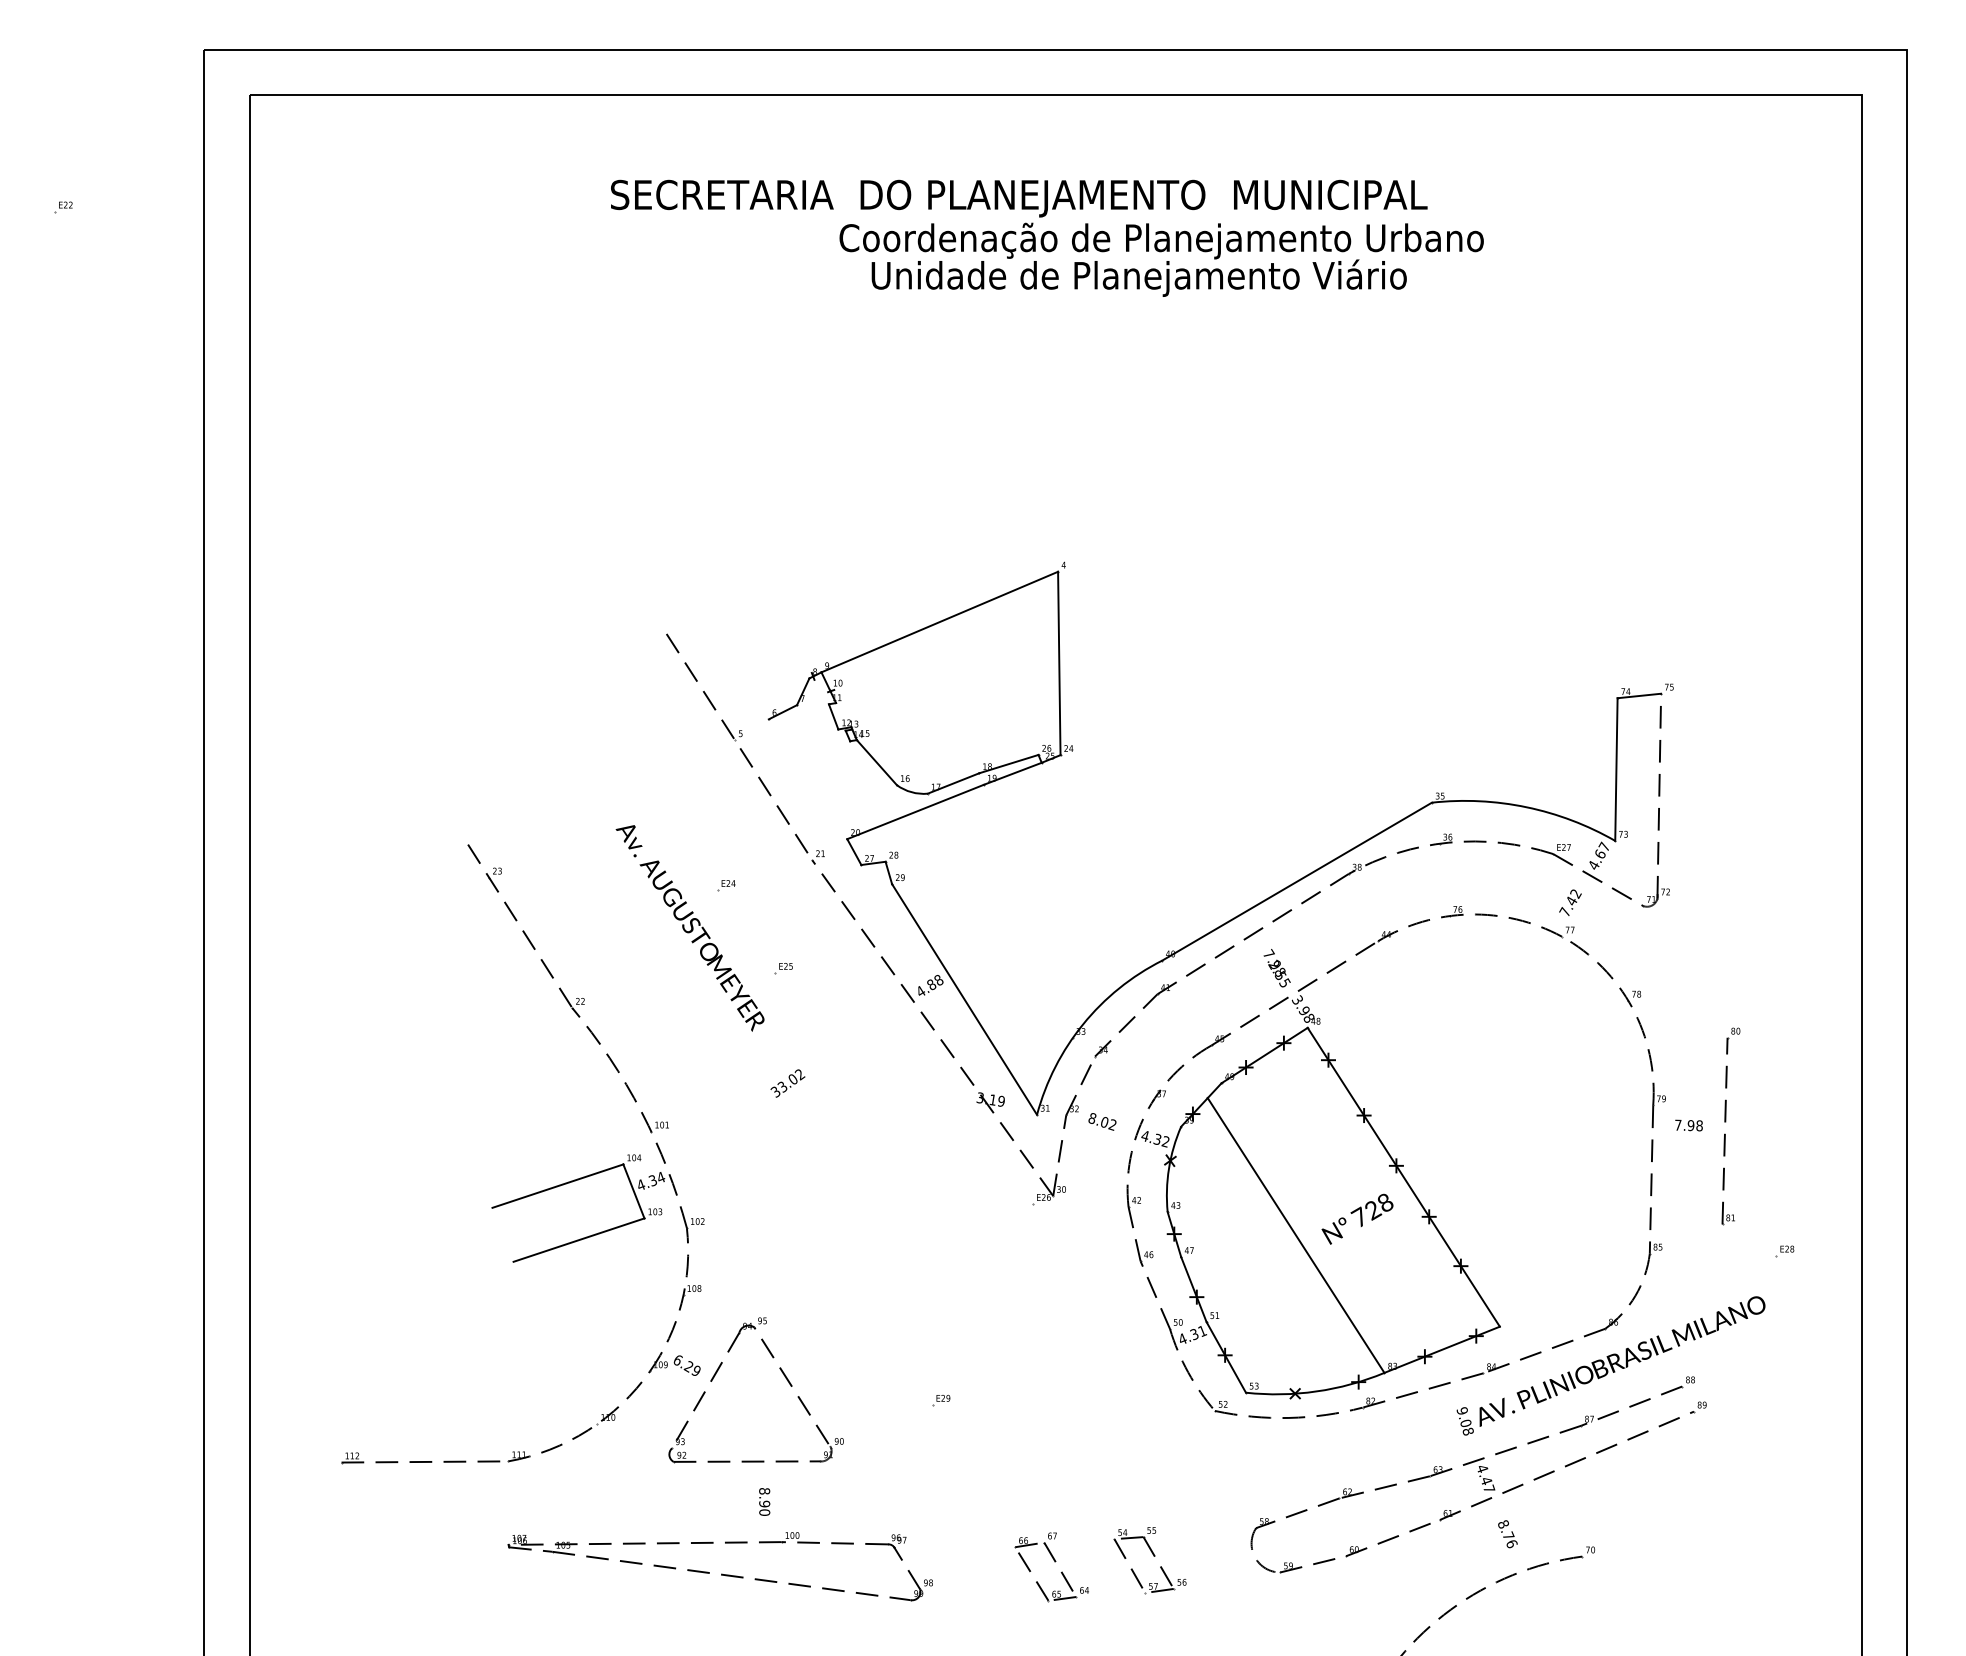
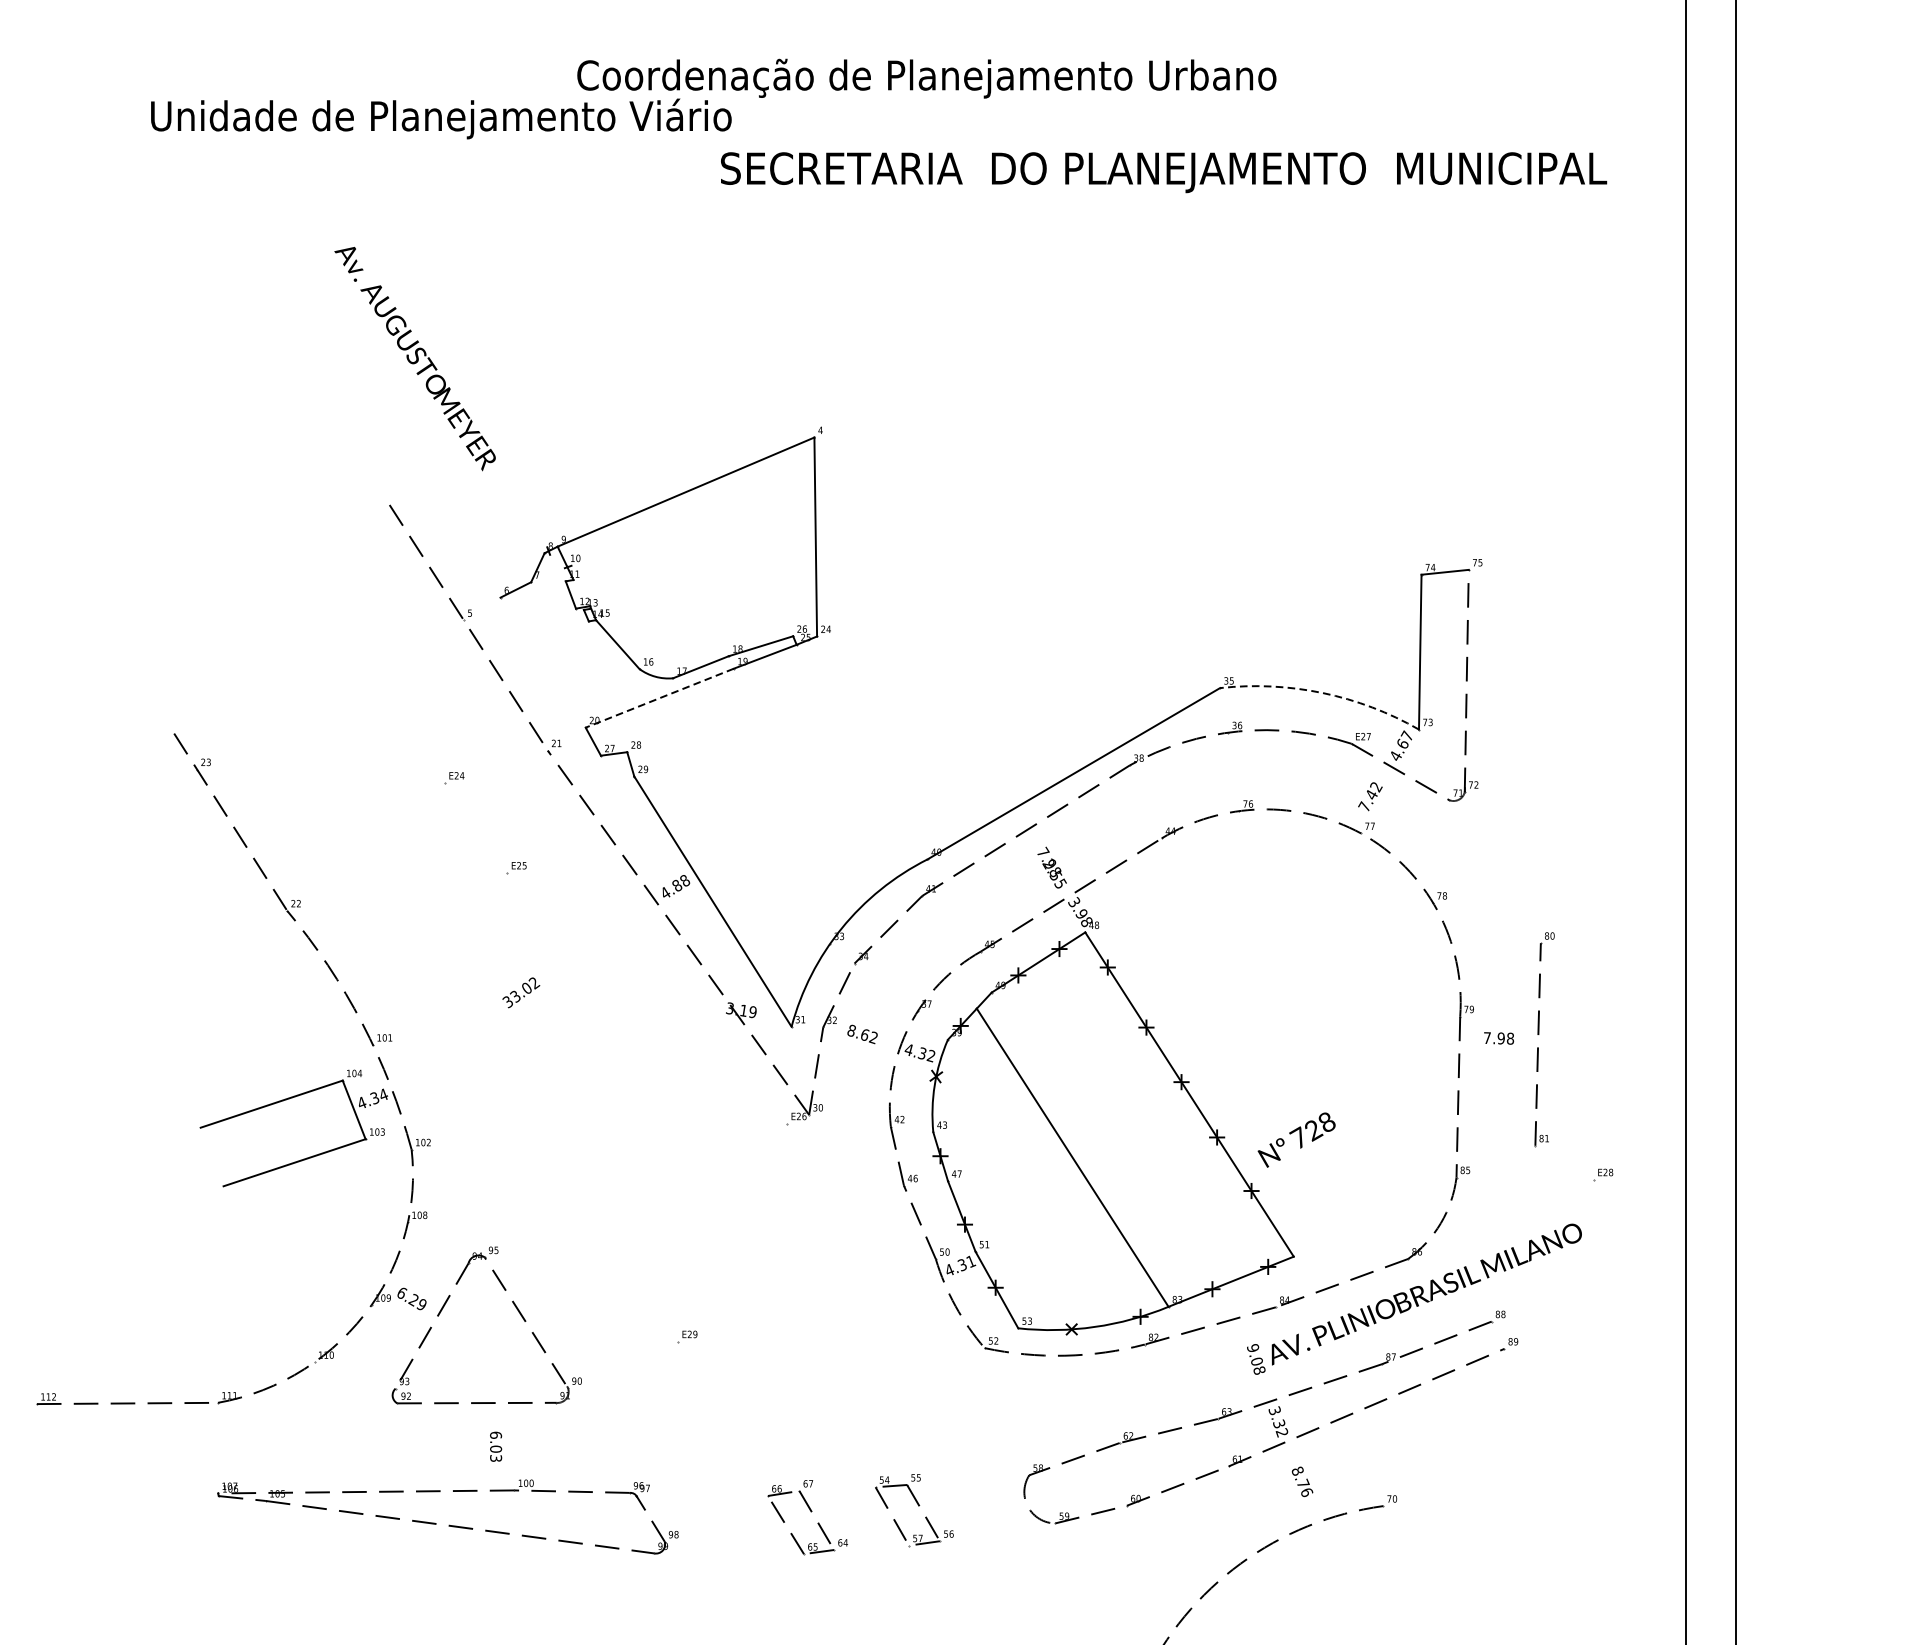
text: (1019, 198) -> (1164, 172), moved
text: (1138, 277) -> (440, 118), moved
arc: (1526, 807) -> (1322, 693), solid -> dashed
line: (915, 812) -> (659, 698), solid -> dashed
text: (689, 928) -> (414, 359), moved
text: (1105, 1122) -> (865, 1035), 8.02 -> 8.62
text: (1357, 1218) -> (1296, 1139), moved
text: (1485, 1478) -> (1278, 1421), 4.47 -> 3.32
text: (764, 1501) -> (495, 1446), 8.90 -> 6.03

